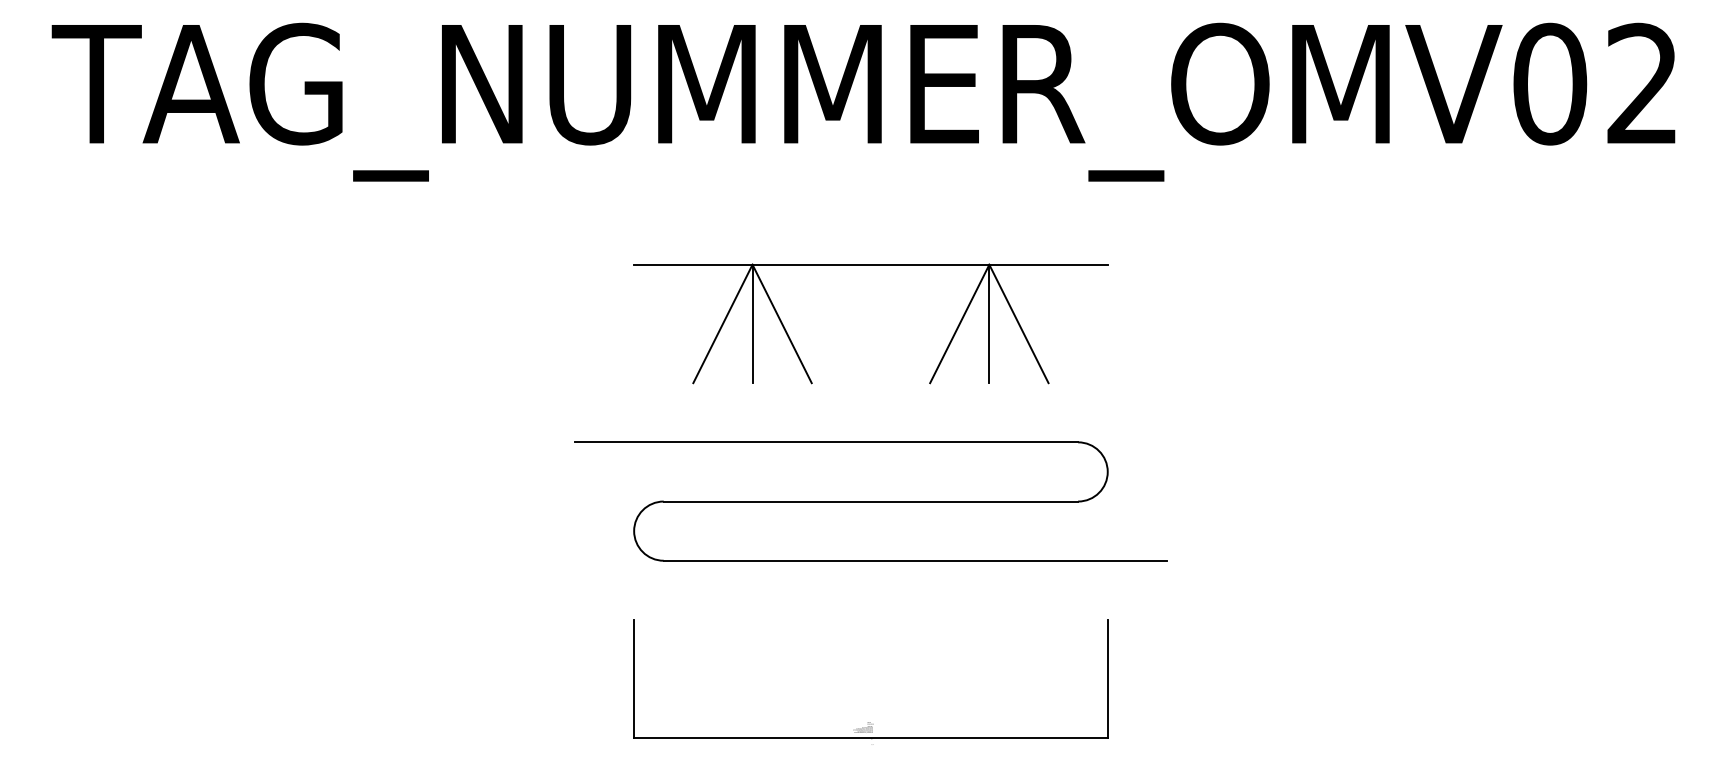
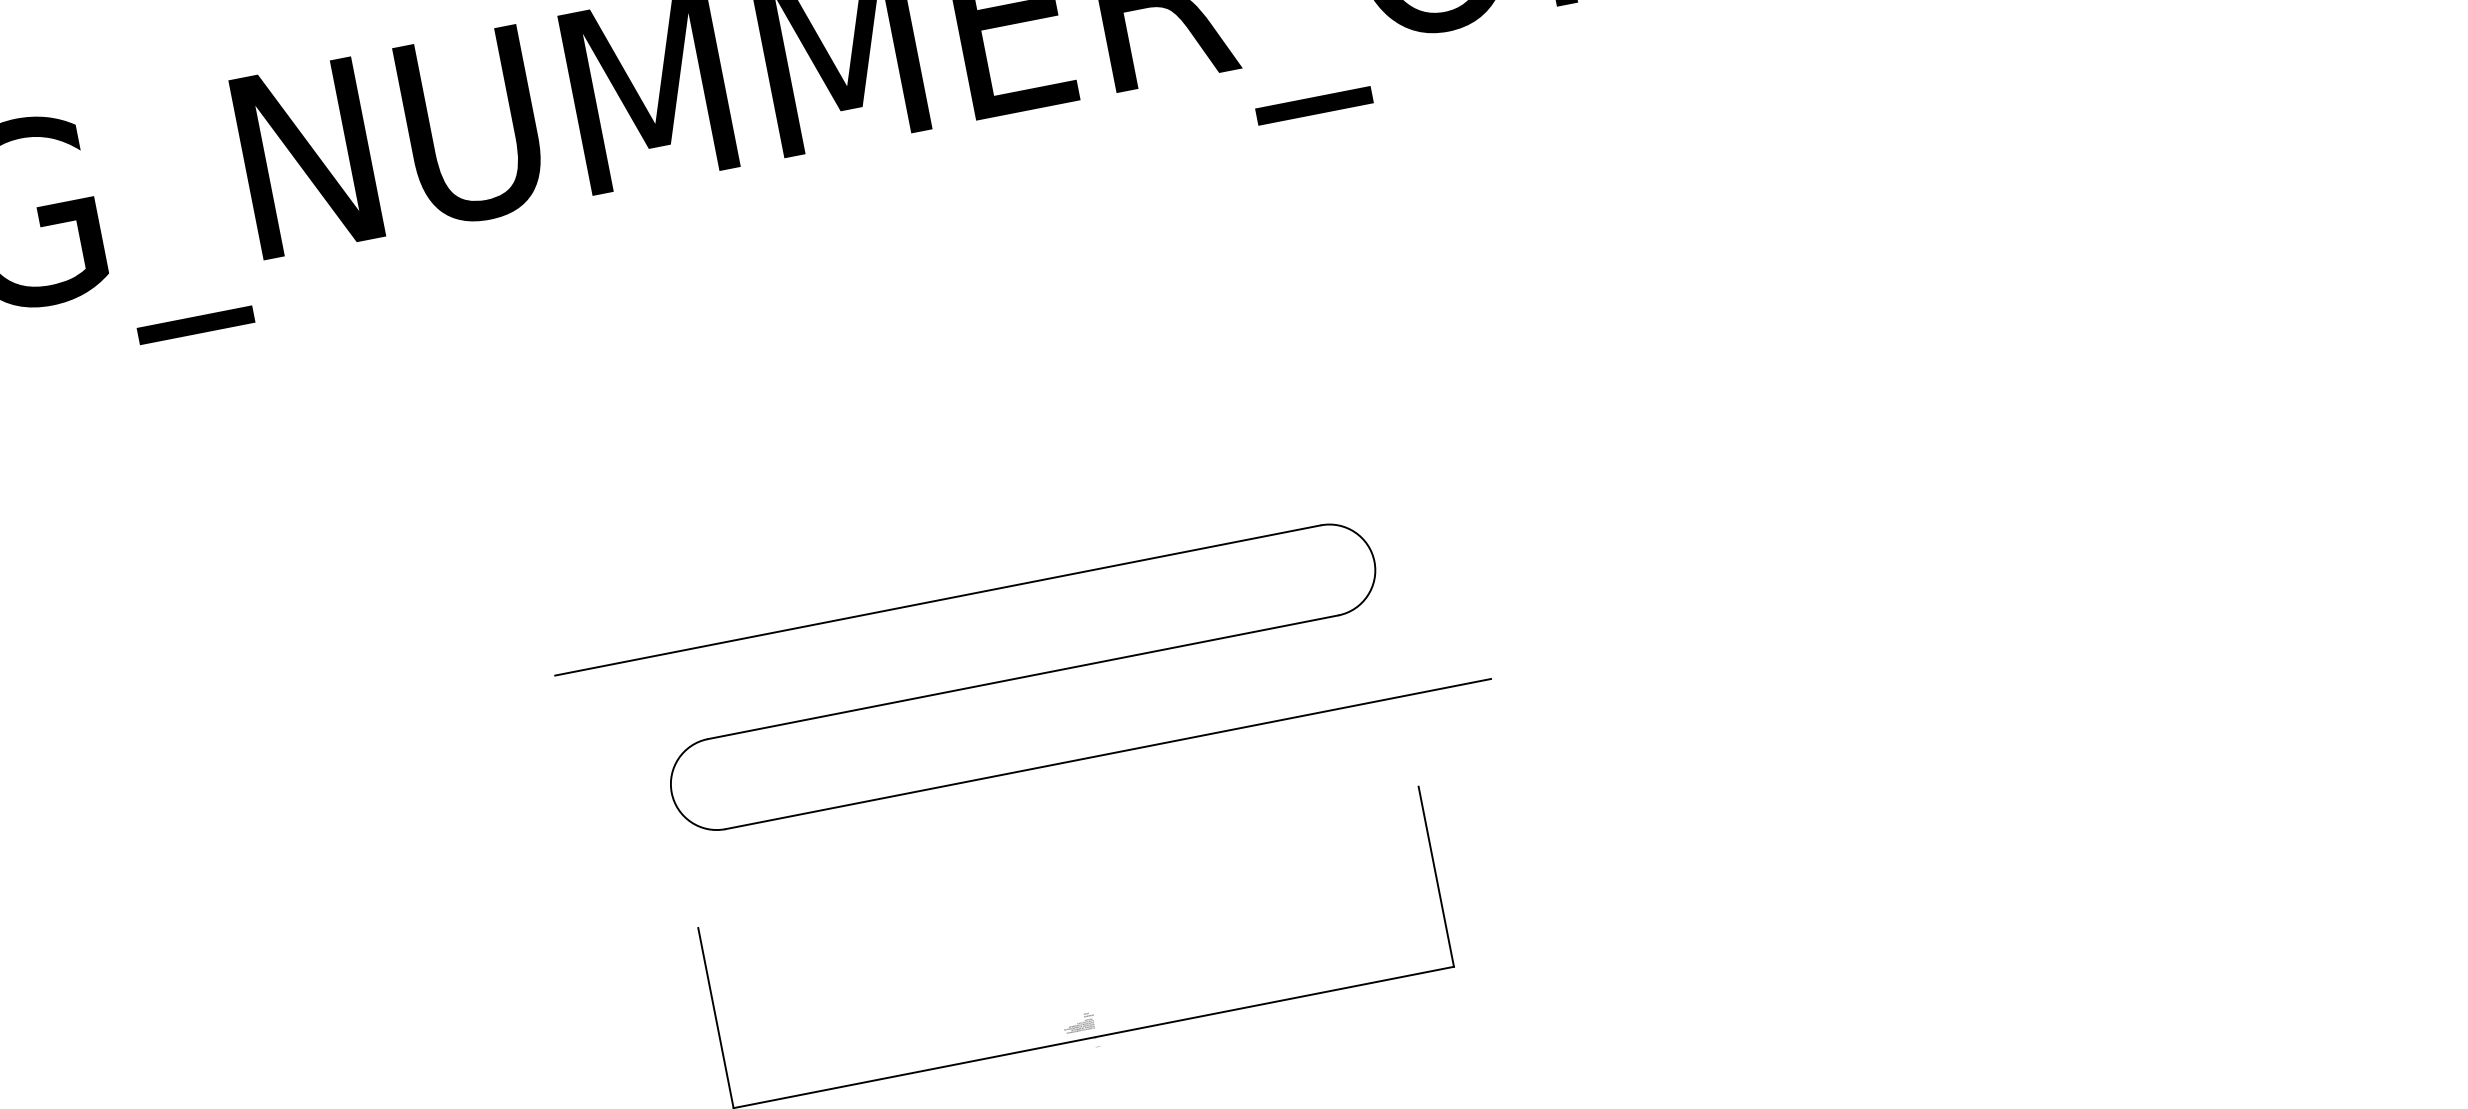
part: (870, 265) -> (951, 318), removed

